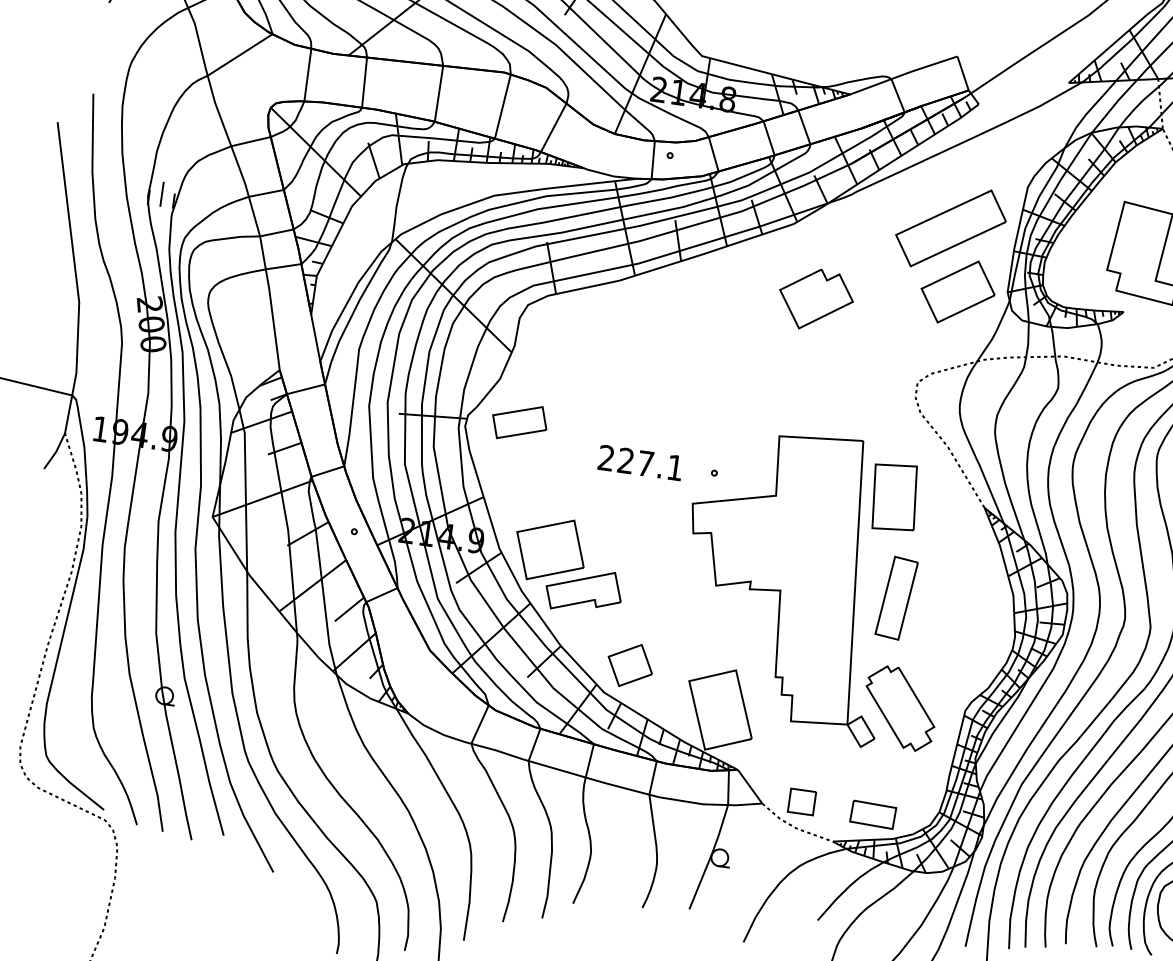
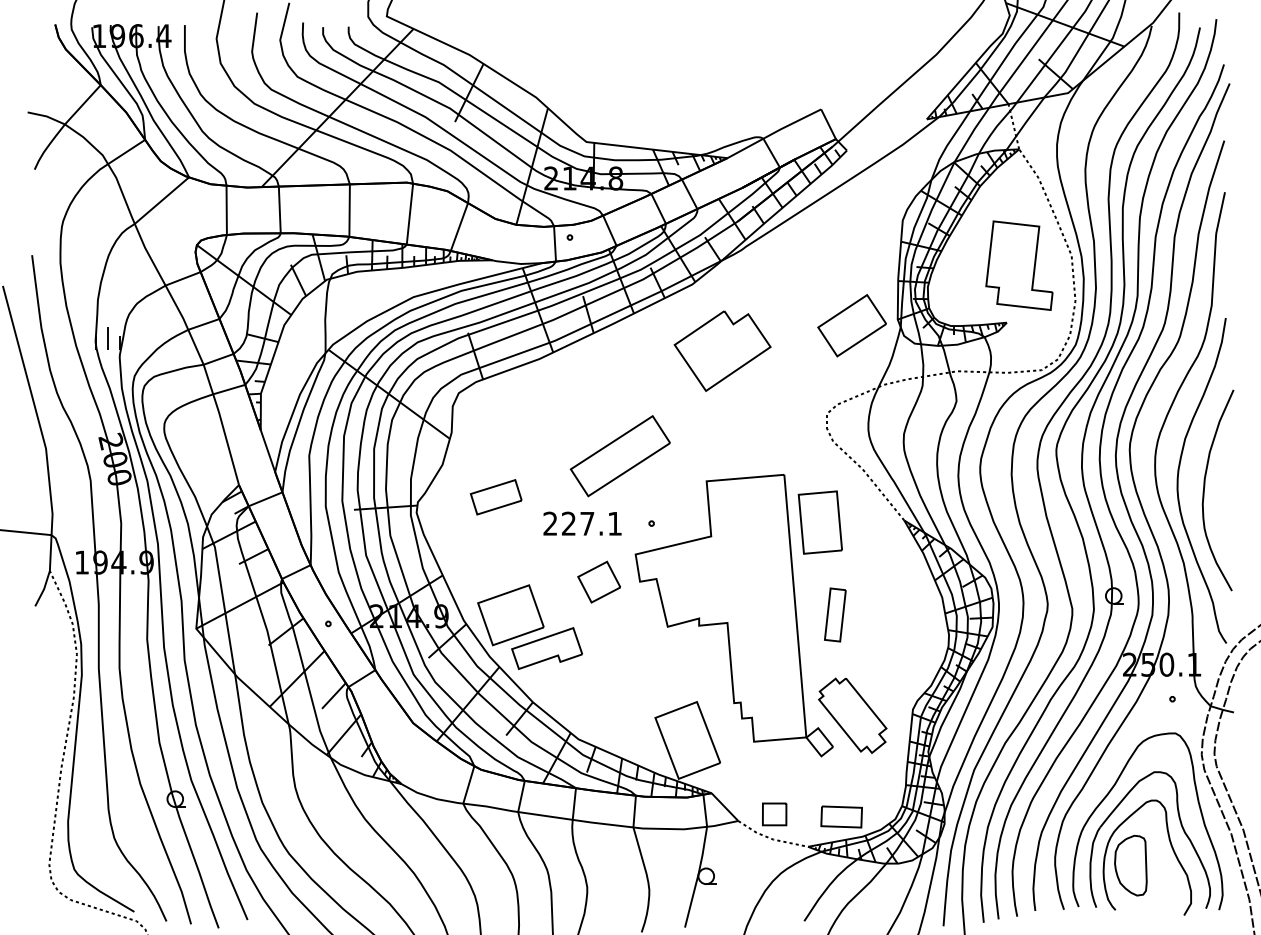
part: (949, 228) -> (619, 456), moved
part: (815, 300) -> (722, 351), size x1.4
part: (518, 422) -> (495, 497), moved
part: (896, 597) -> (835, 614), size x0.7
part: (629, 664) -> (598, 581), moved

